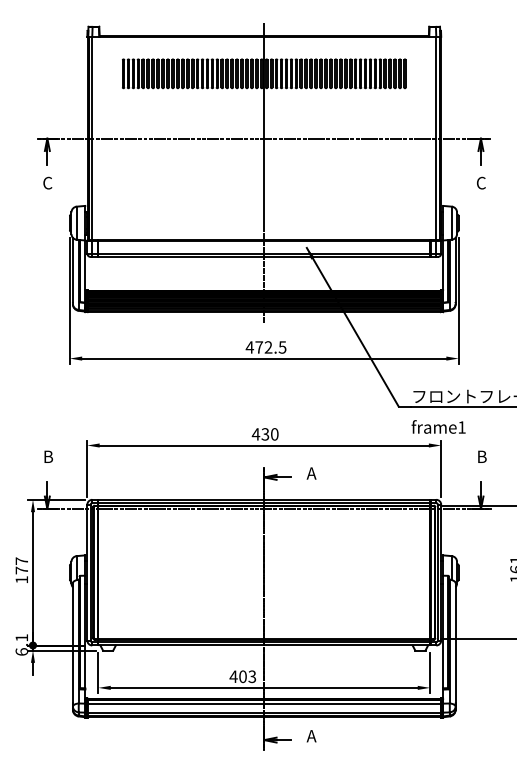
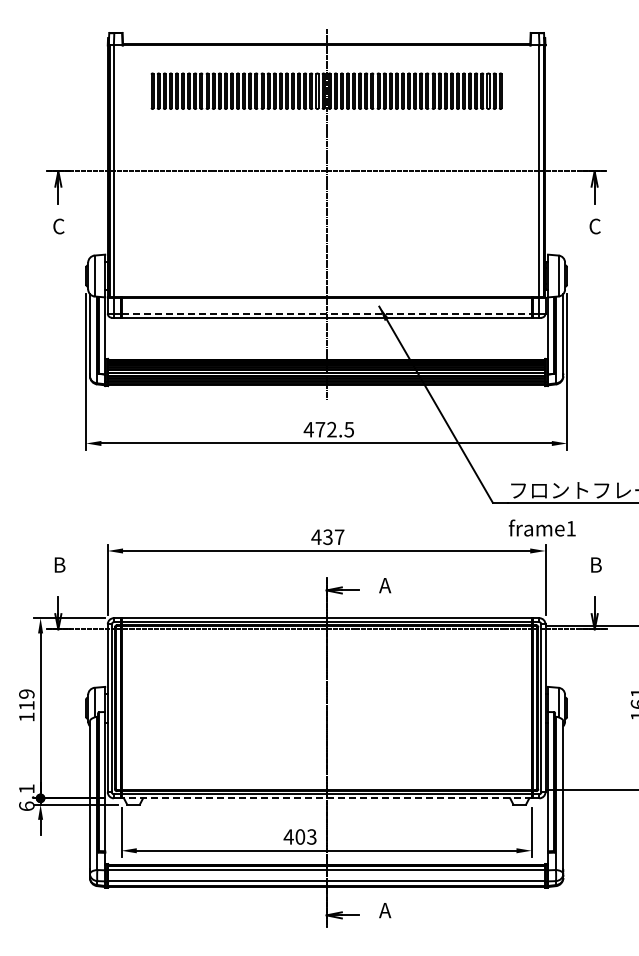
line: (264, 253) -> (327, 313), solid -> dashed
text: (274, 434) -> (339, 537), 430 -> 437
text: (21, 565) -> (26, 699), 177 -> 119
line: (264, 645) -> (326, 798), solid -> dashed

